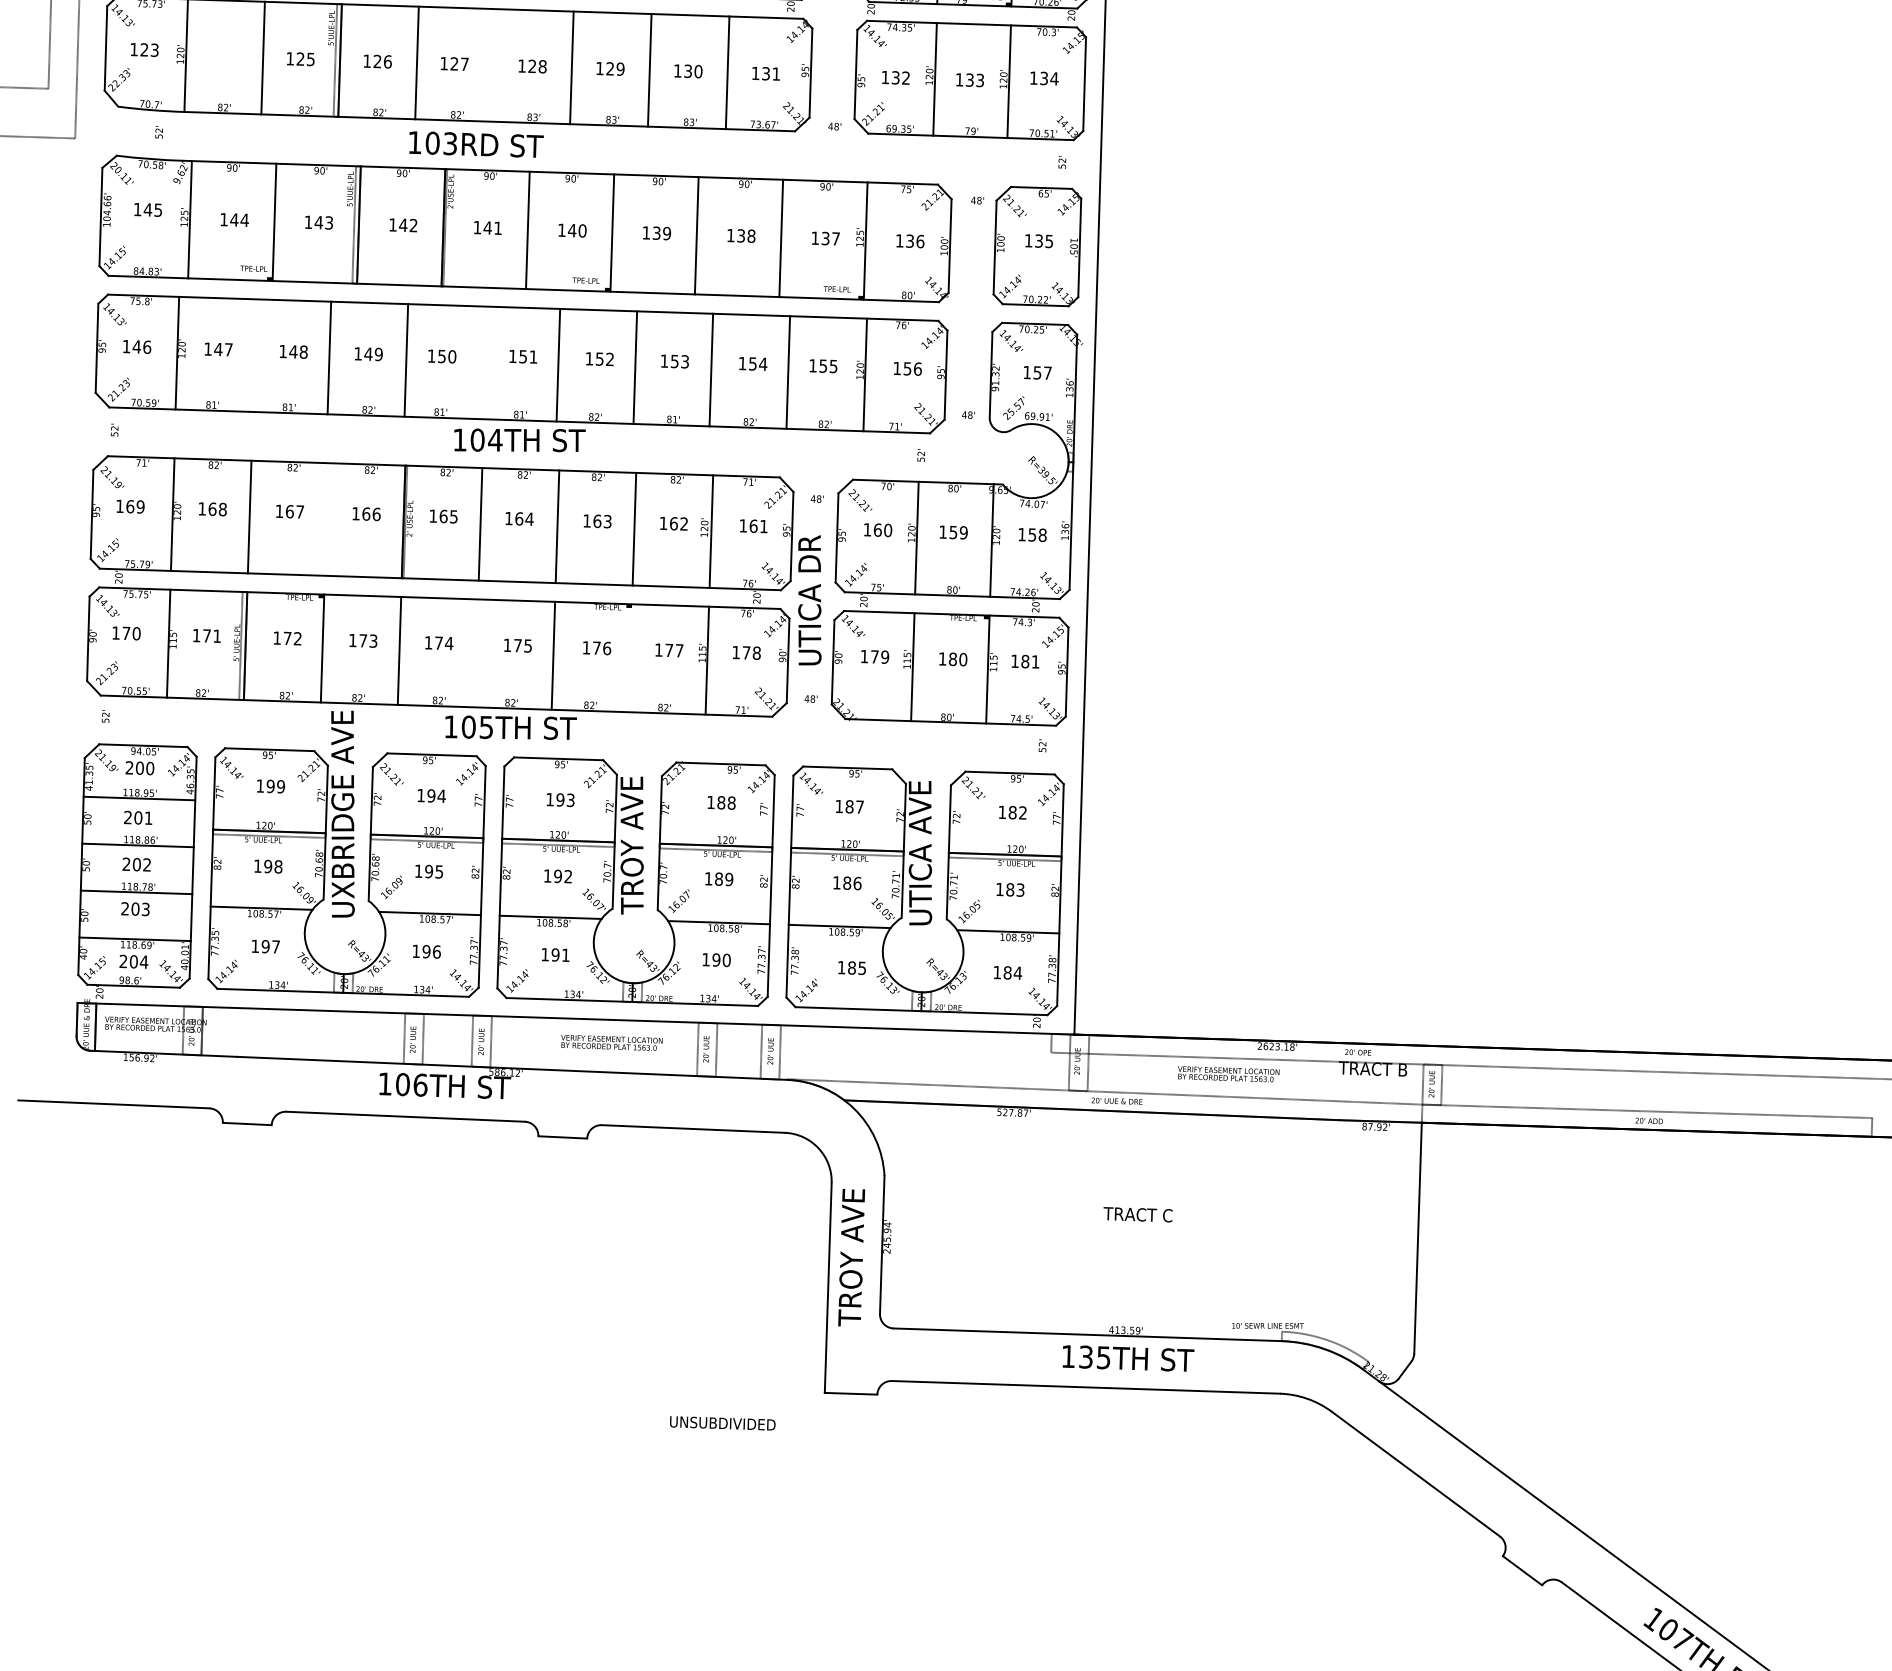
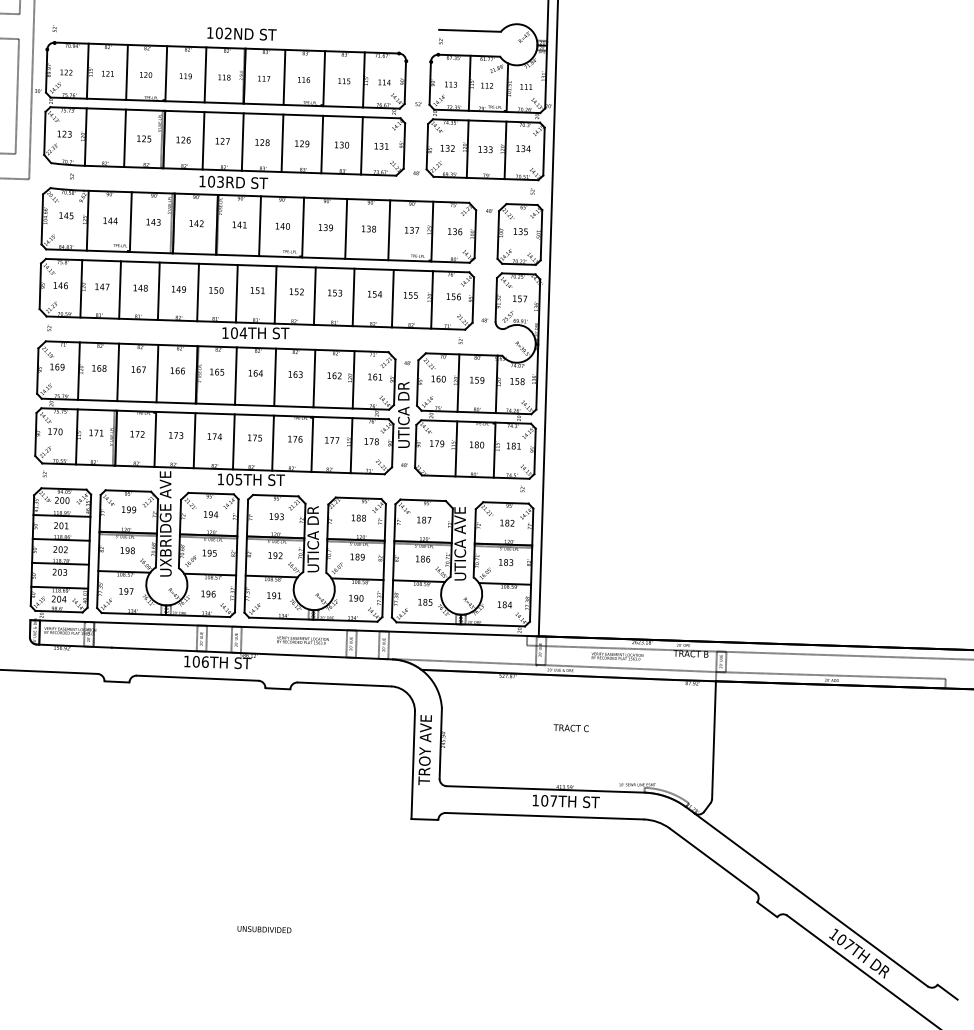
line: (493, 64) -> (242, 141), added
line: (252, 354) -> (119, 289), added
line: (481, 362) -> (236, 293), added
line: (326, 519) -> (157, 373), added
line: (475, 652) -> (233, 441), added
line: (630, 656) -> (312, 443), added
text: (632, 844) -> (313, 539), TROY AVE -> UTICA DR
text: (1095, 1356) -> (549, 800), 135TH -> 107TH
text: (722, 1423) -> (264, 929), moved

